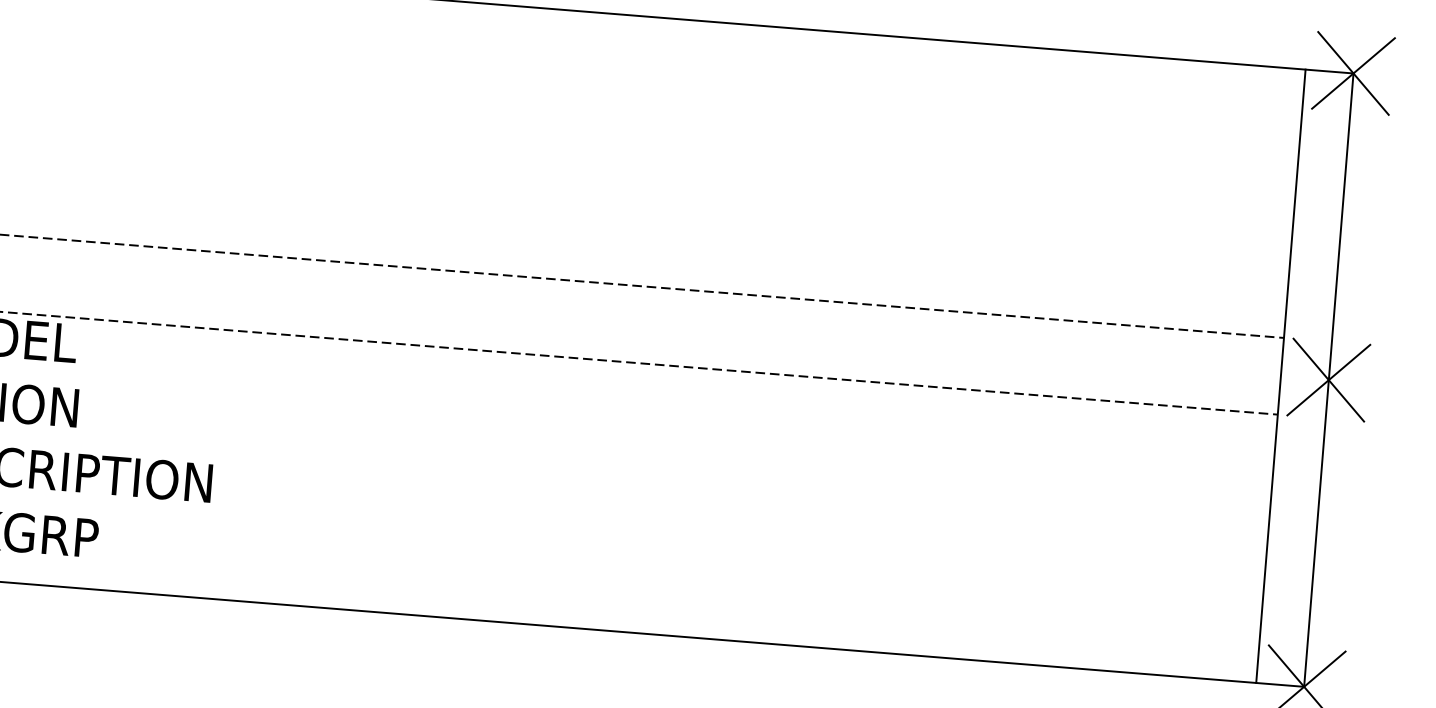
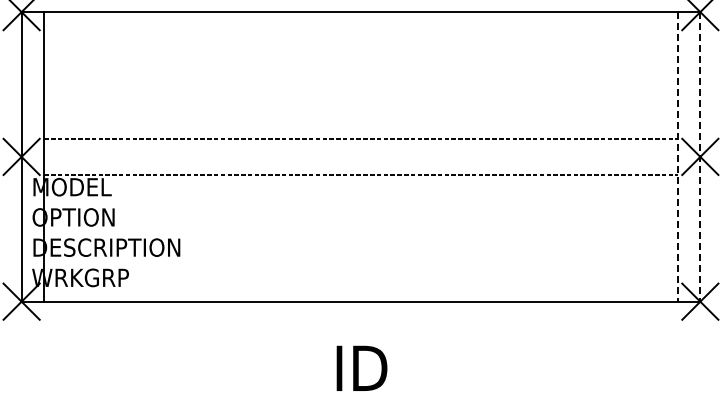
line: (1280, 375) -> (677, 156), solid -> dashed
line: (1329, 379) -> (700, 156), solid -> dashed

